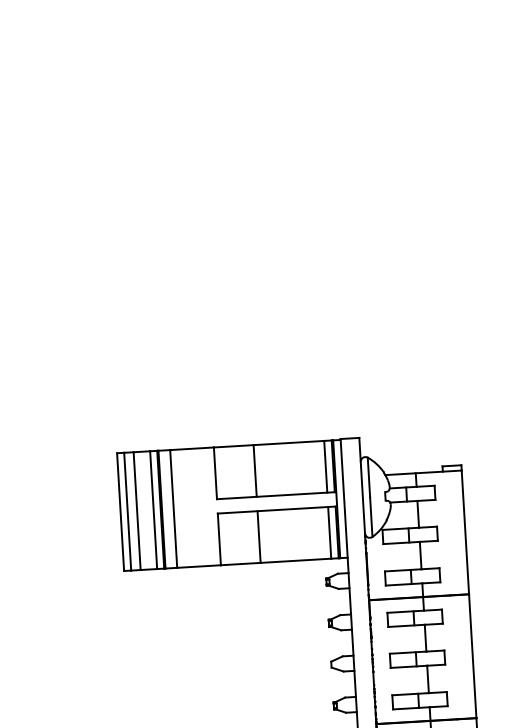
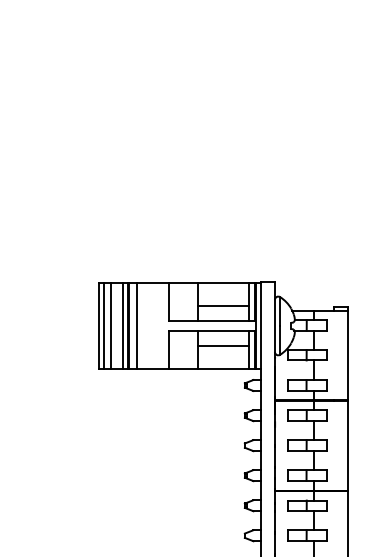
line: (290, 475) -> (223, 306), added
line: (293, 528) -> (223, 345), added

